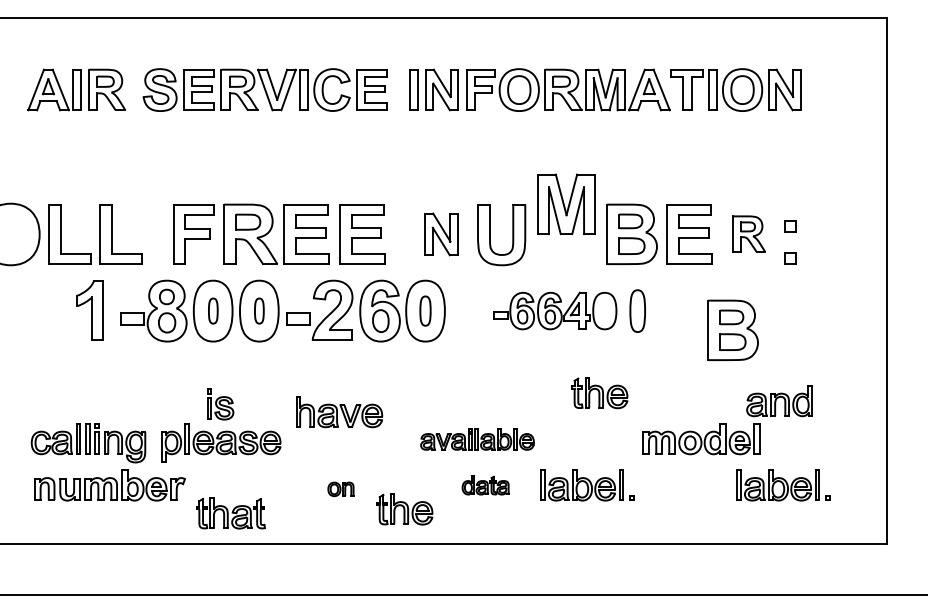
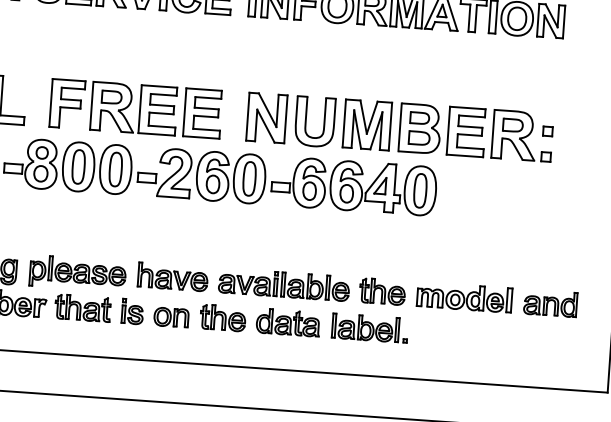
part: (566, 204) -> (367, 125), moved
part: (749, 233) -> (514, 134), size x1.67
part: (441, 234) -> (266, 118), size x1.43
part: (213, 310) -> (78, 166), size x1.67
part: (259, 310) -> (115, 169), size x1.67
part: (425, 310) -> (249, 178), size x1.43
part: (555, 310) -> (354, 185), size x1.67
part: (732, 329) -> (495, 210), removed
part: (599, 393) -> (382, 292), moved
part: (779, 401) -> (550, 303), moved
part: (220, 404) -> (132, 311), moved
part: (339, 412) -> (173, 277), moved
part: (477, 439) -> (284, 285), size x1.43
part: (485, 485) -> (288, 322), size x1.67
part: (783, 485) -> (527, 339), removed
part: (340, 489) -> (171, 317), size x1.67
part: (404, 509) -> (222, 318), moved
part: (230, 513) -> (82, 308), moved

